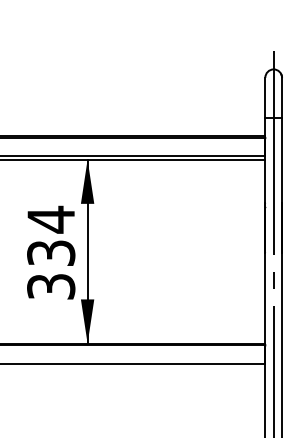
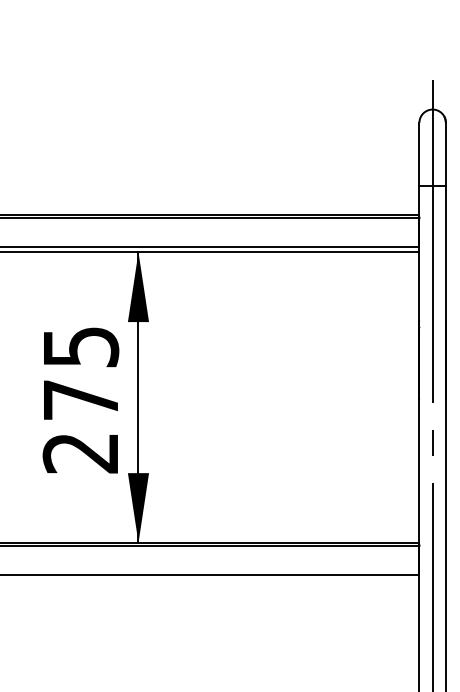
text: (51, 252) -> (81, 398), 334 -> 275

